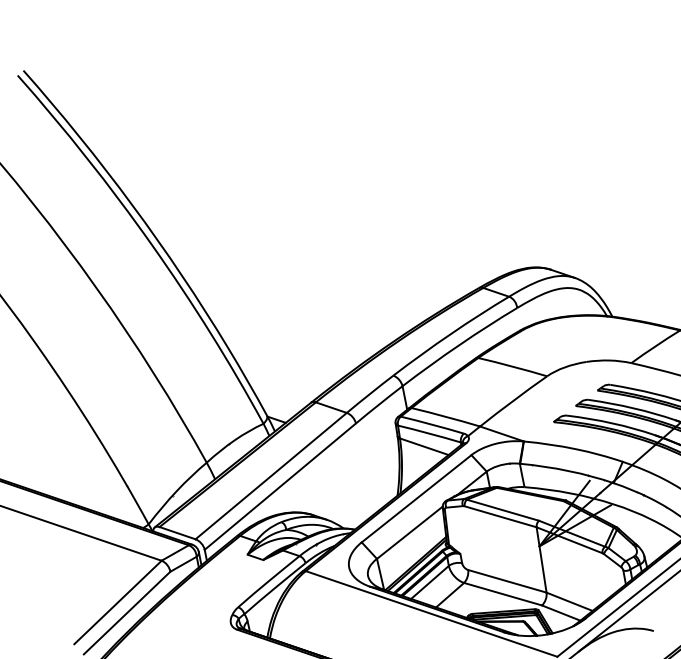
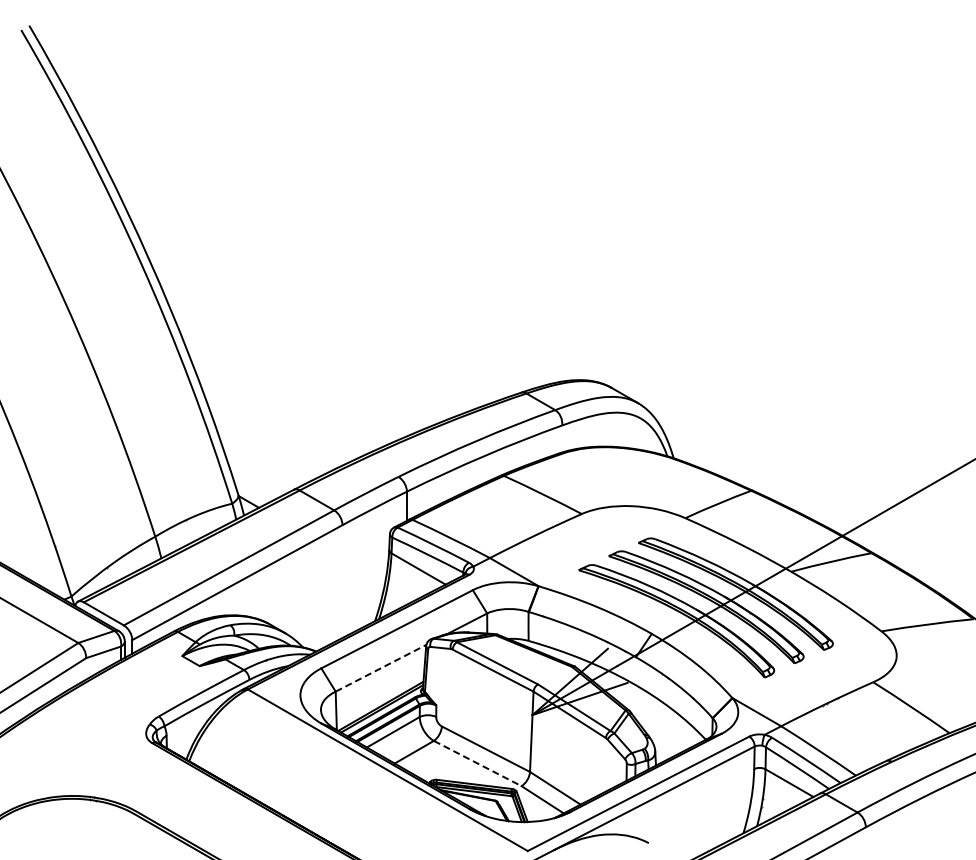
line: (410, 532) -> (381, 668), solid -> dashed
line: (503, 594) -> (478, 763), solid -> dashed

